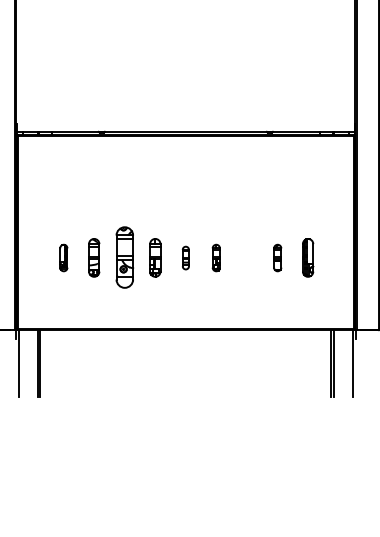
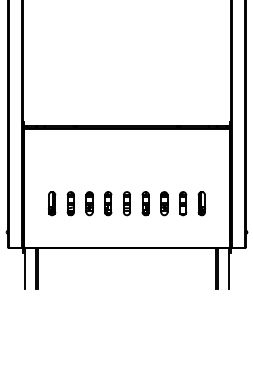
part: (64, 257) -> (52, 203), size x1.43
part: (124, 257) -> (89, 203), size x0.62
part: (185, 257) -> (126, 203), size x1.67
part: (216, 257) -> (145, 203), size x1.43
part: (247, 257) -> (164, 203), added
part: (278, 257) -> (183, 203), size x1.43

